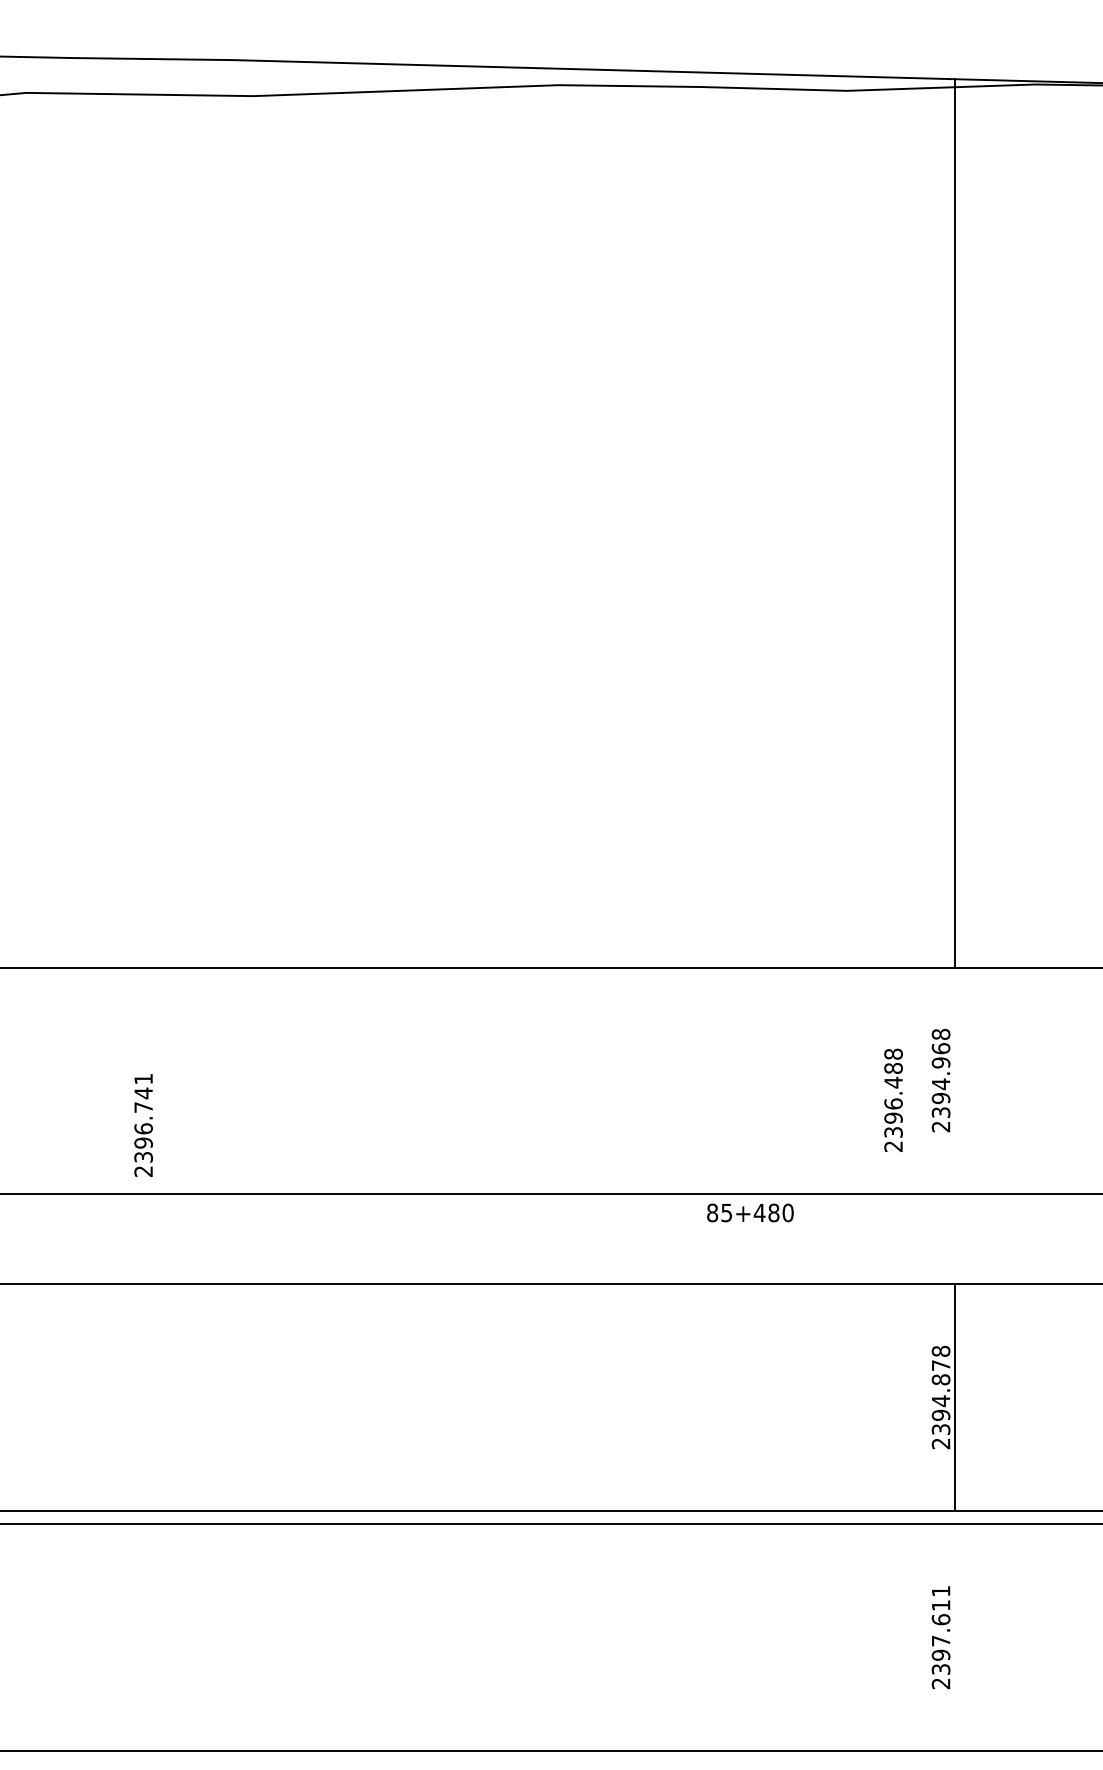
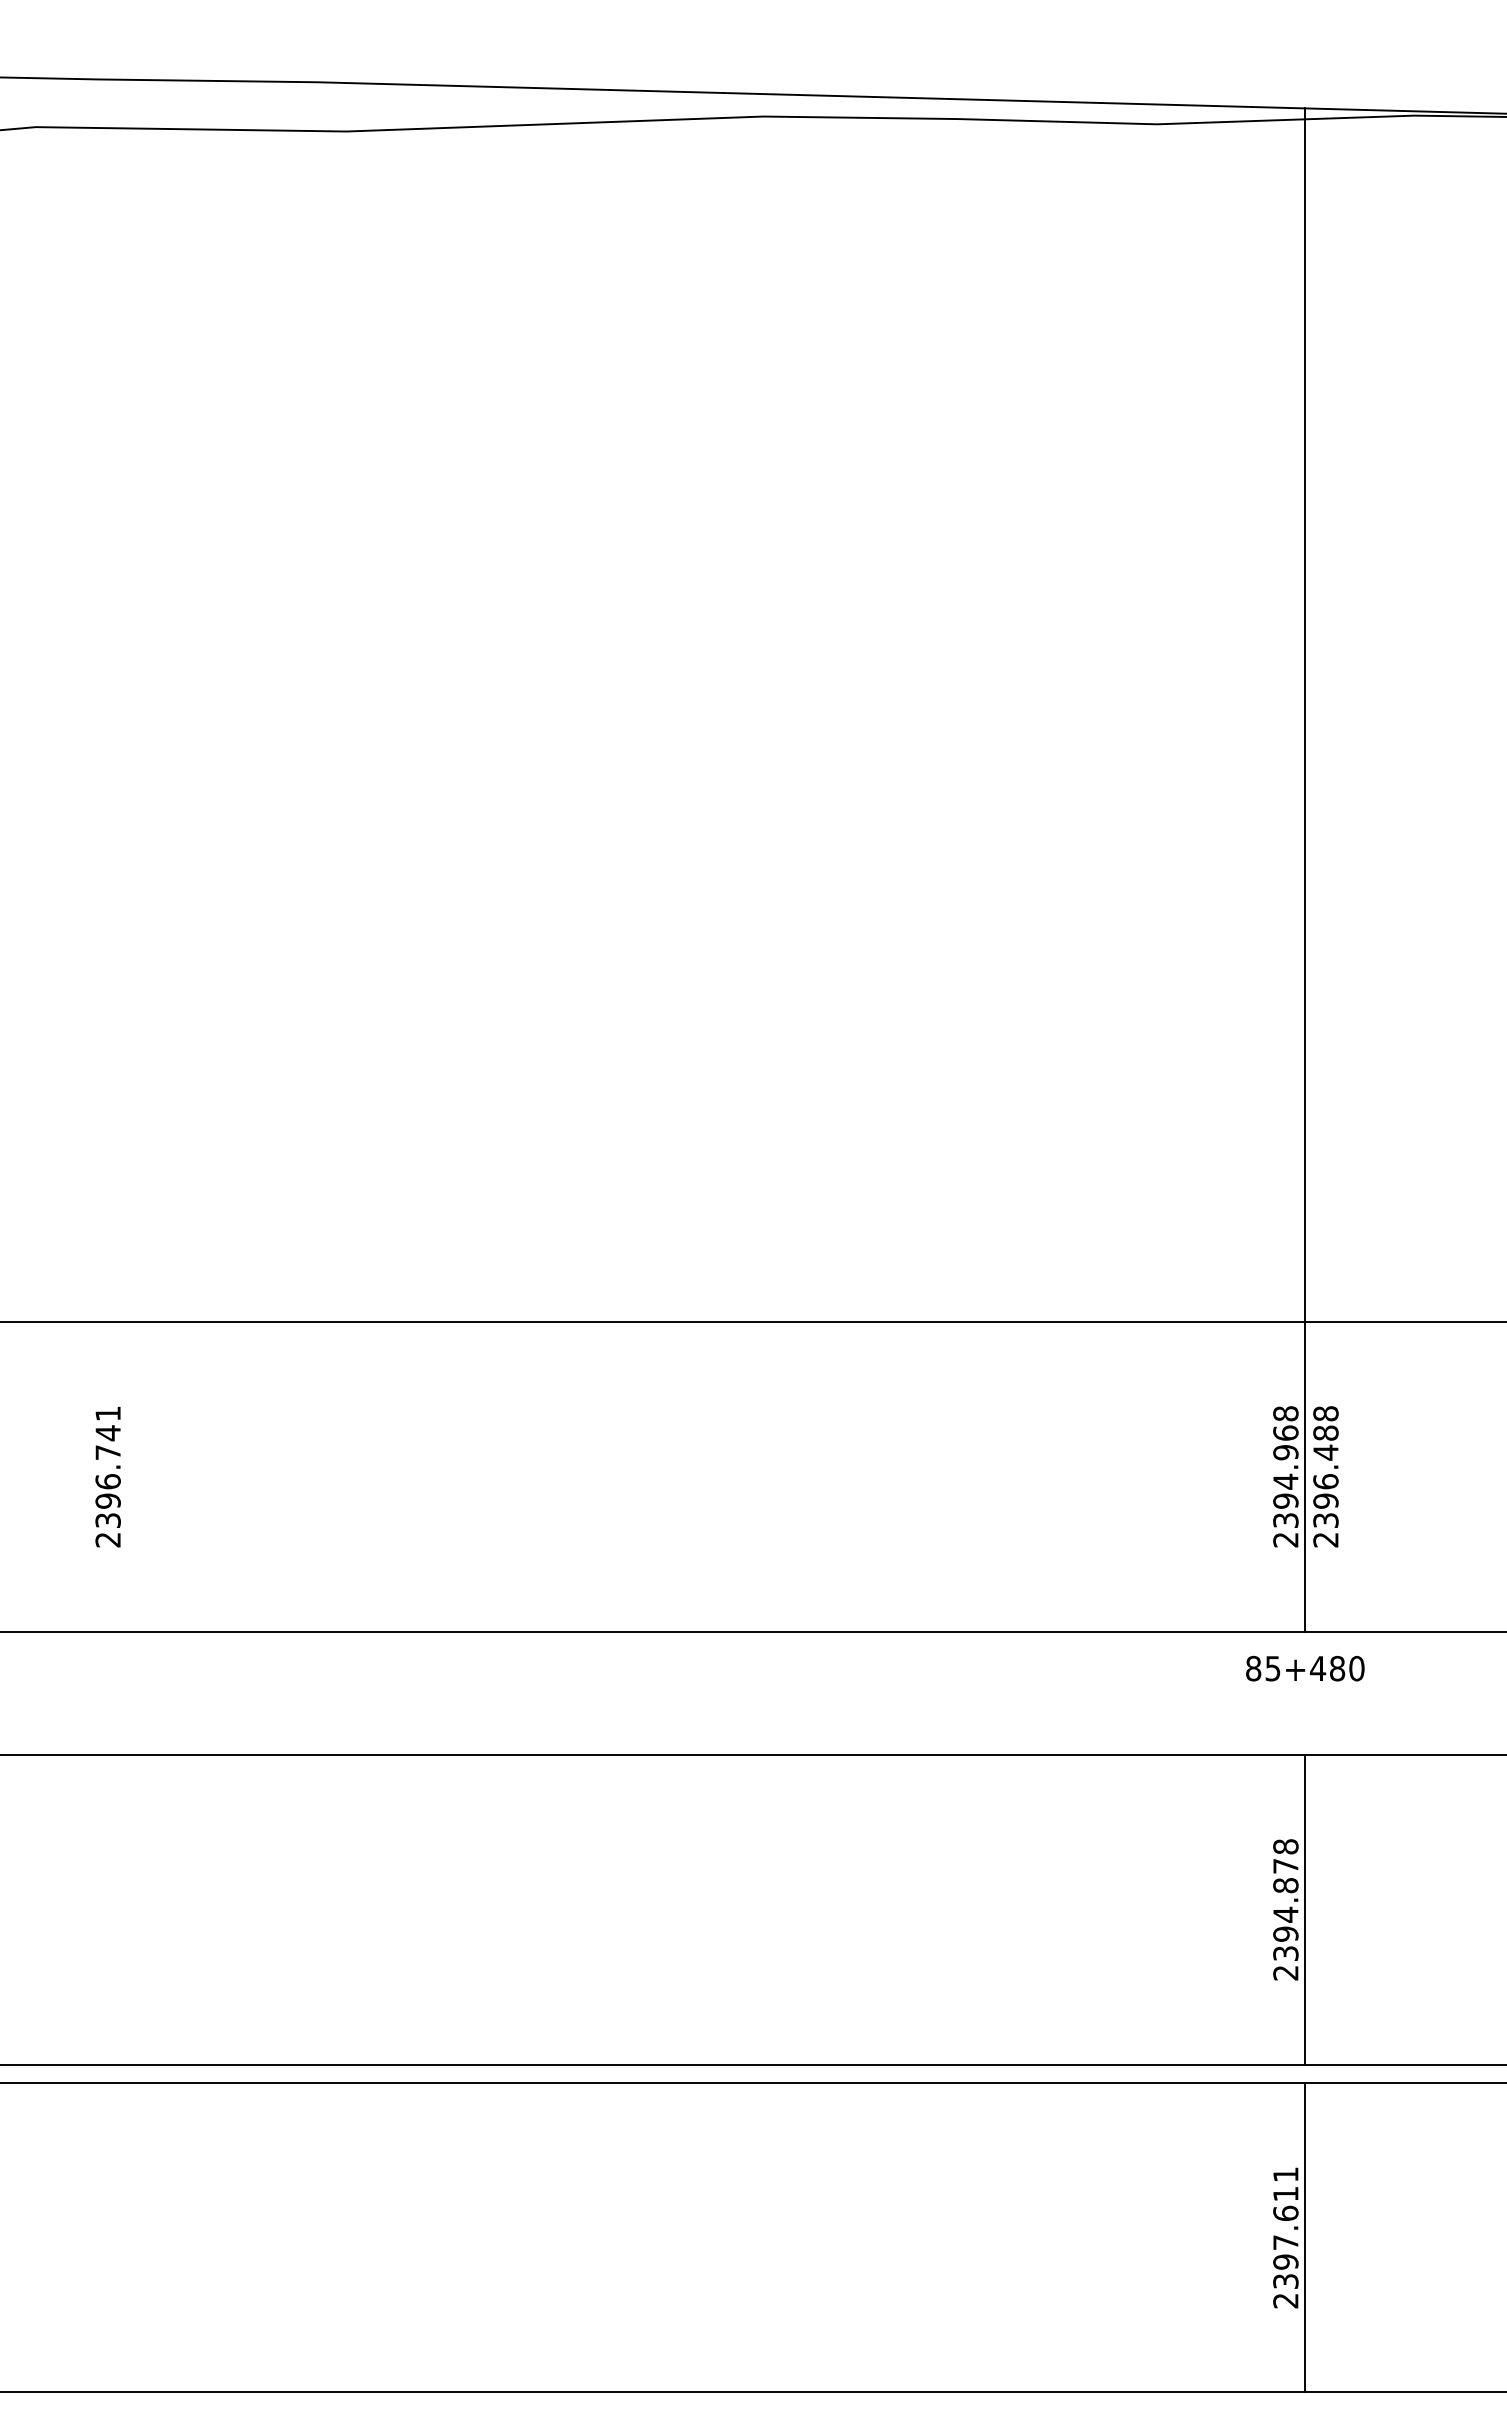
line: (955, 1080) -> (1305, 1476), added
text: (893, 1100) -> (1325, 1476), moved
text: (143, 1125) -> (107, 1476), moved
text: (750, 1212) -> (1305, 1668), moved
line: (955, 1637) -> (1305, 2237), added

